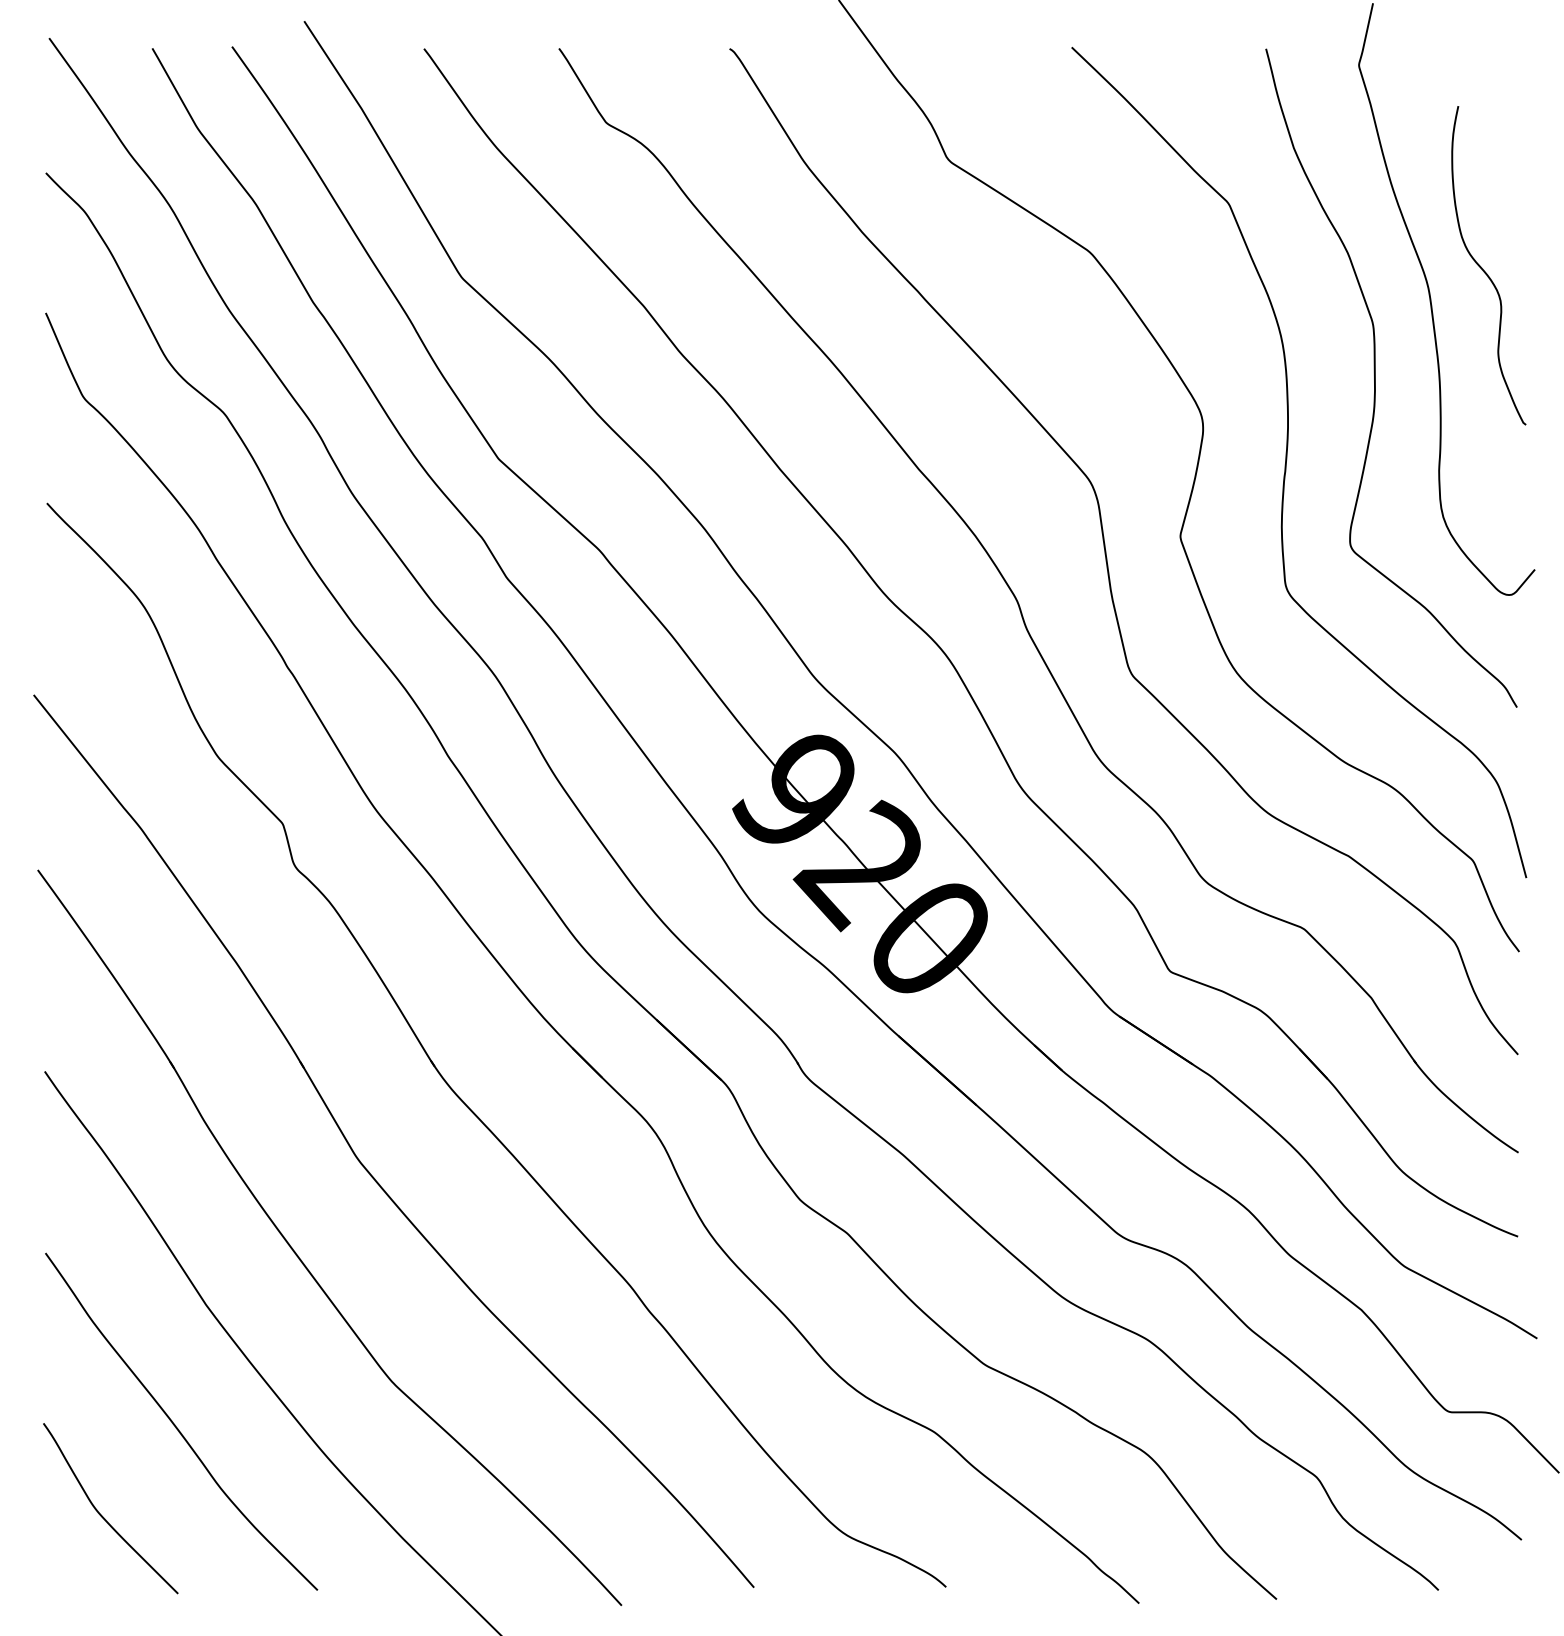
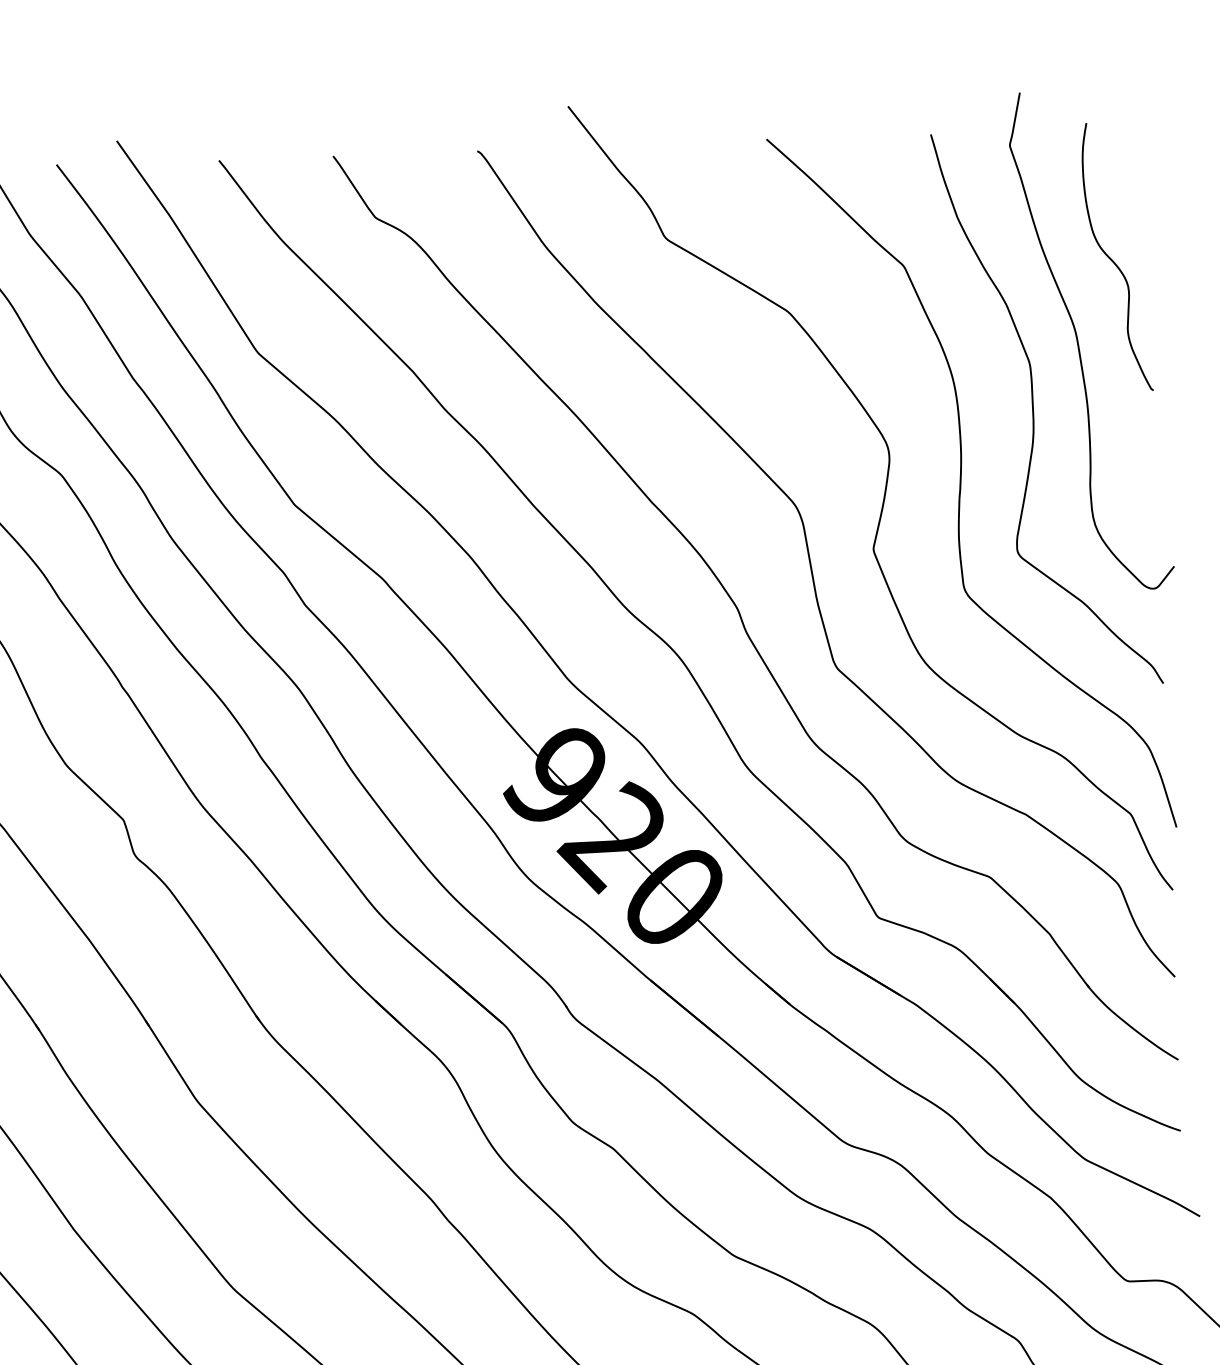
curve: (1482, 267) -> (1111, 258), moved

